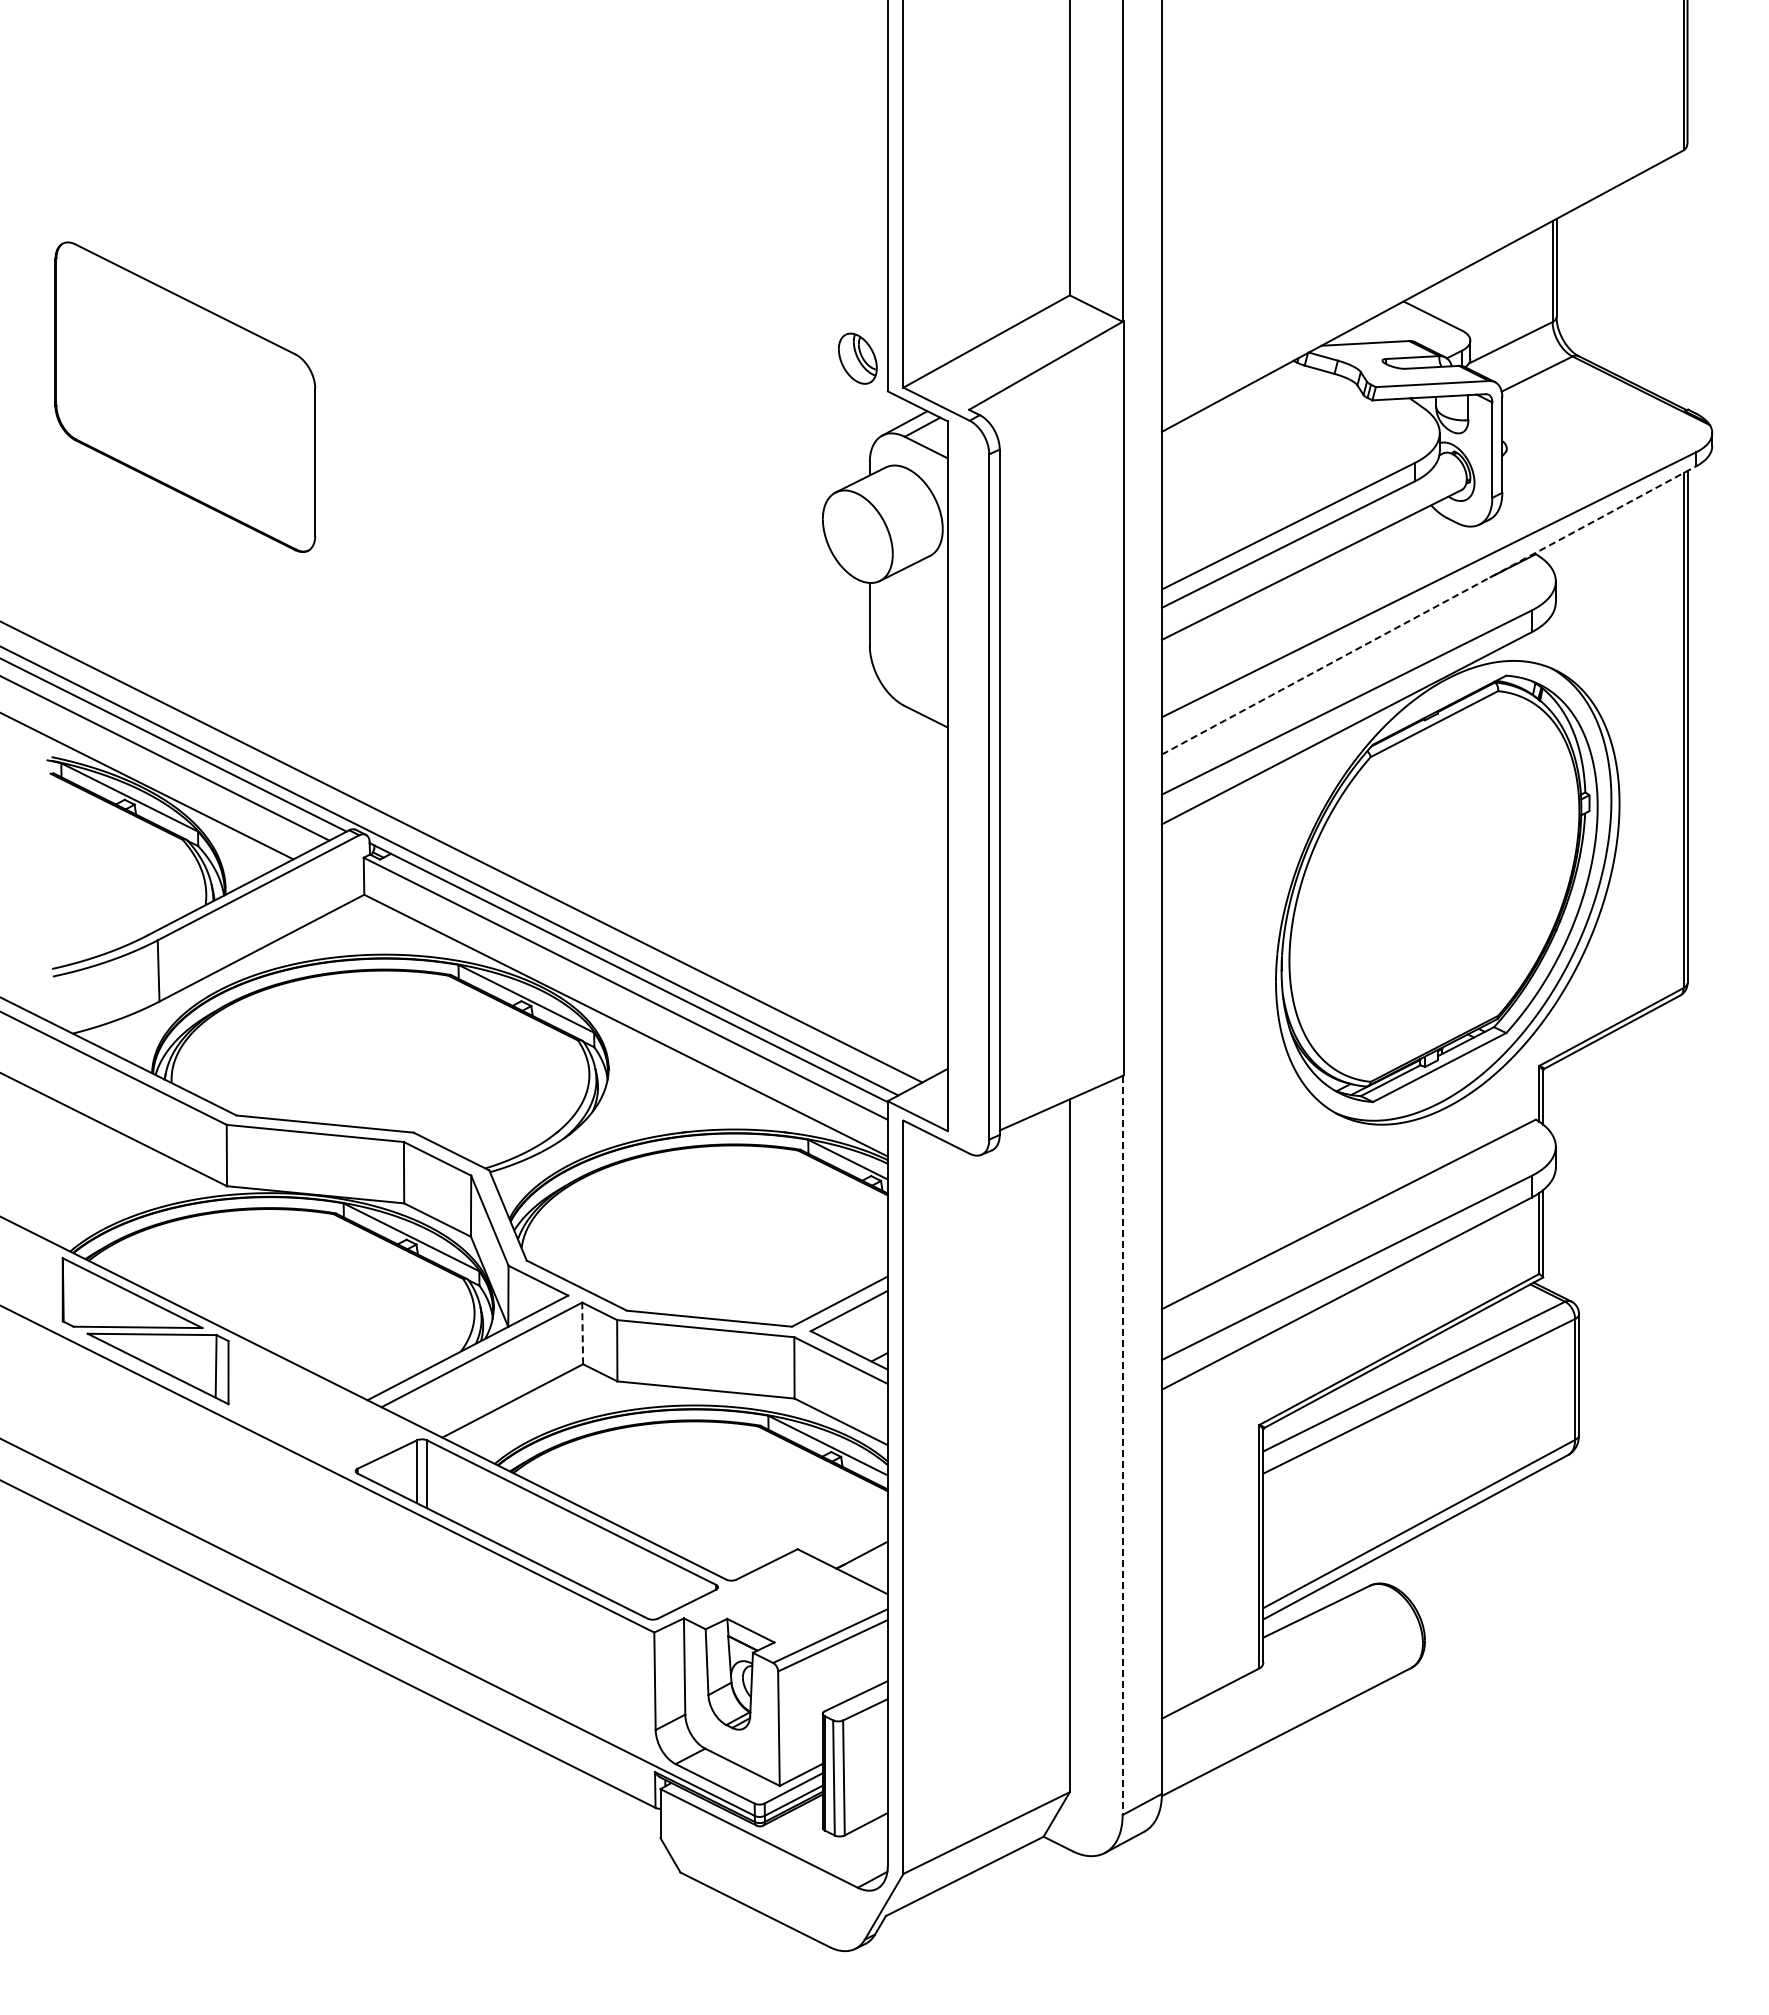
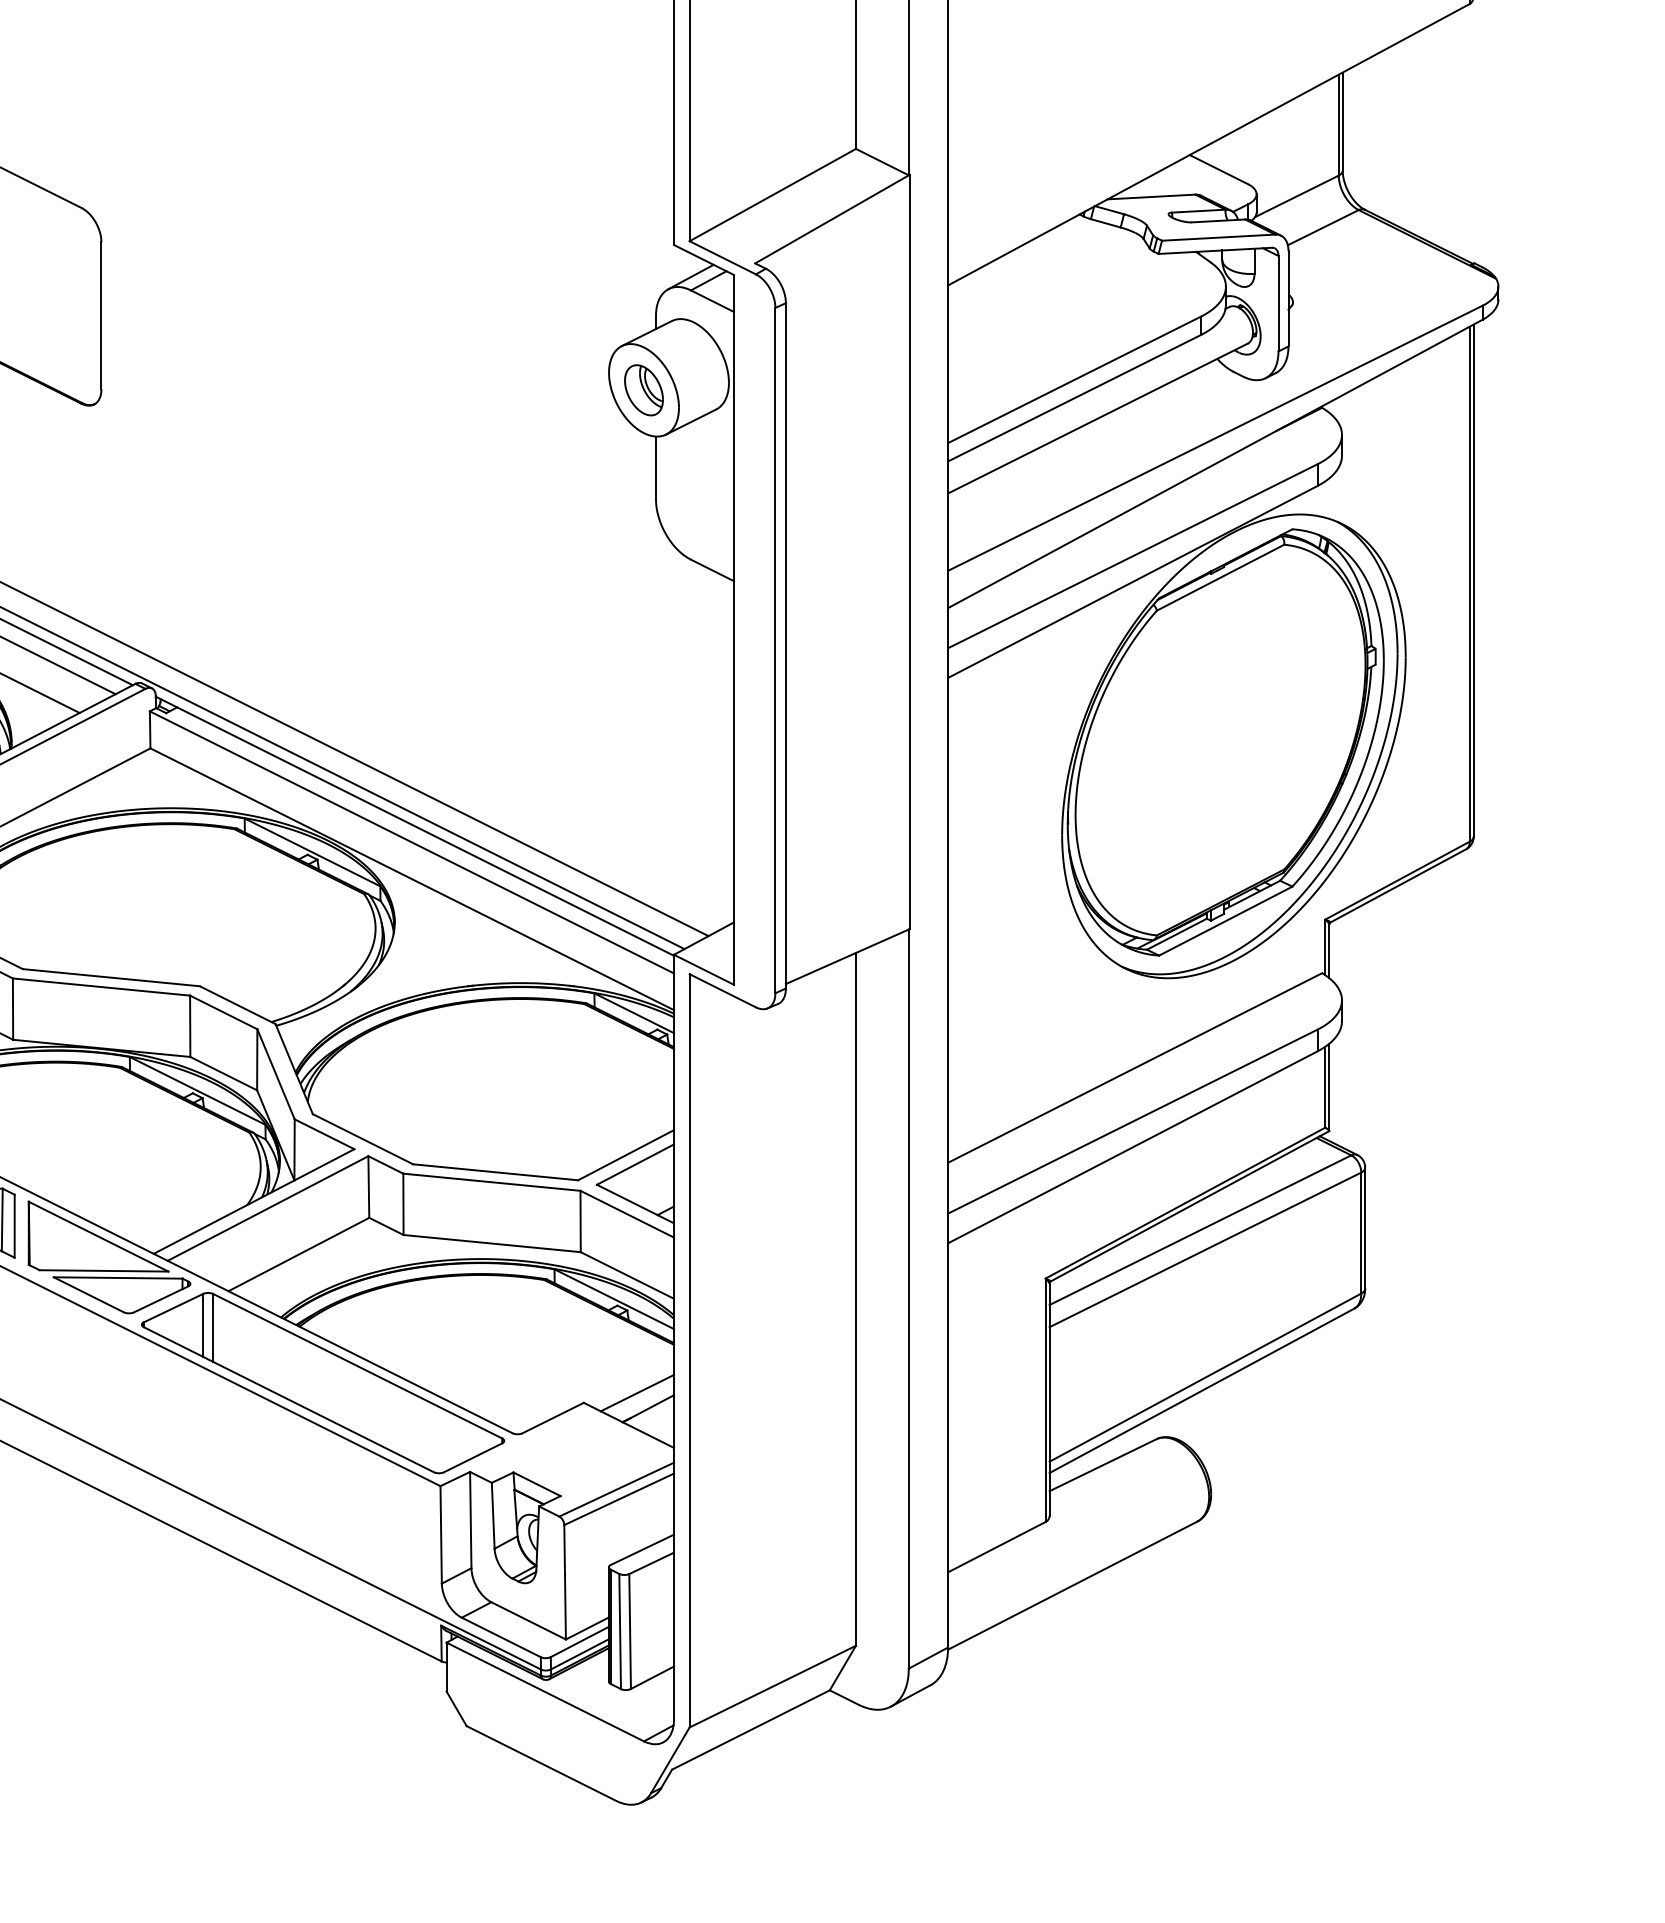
part: (857, 358) -> (643, 390), moved
line: (1429, 610) -> (1215, 464), dashed -> solid
line: (582, 1333) -> (368, 1187), dashed -> solid
part: (323, 1403) -> (109, 1257), added
line: (1122, 1445) -> (908, 1299), dashed -> solid
line: (850, 1539) -> (636, 1393), added

